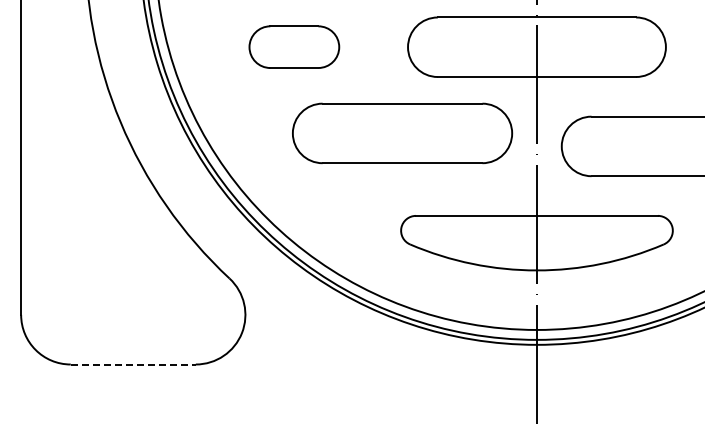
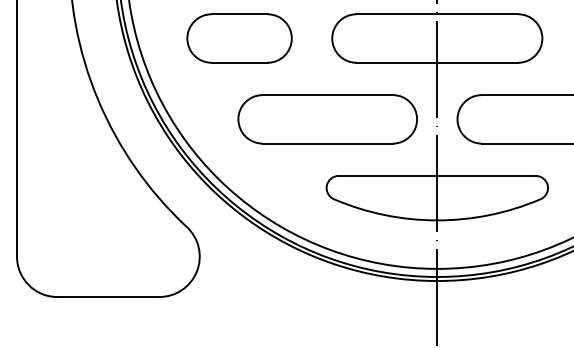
part: (294, 46) -> (239, 37), size x1.43
part: (402, 133) -> (327, 119), moved
line: (133, 364) -> (108, 297), dashed -> solid

